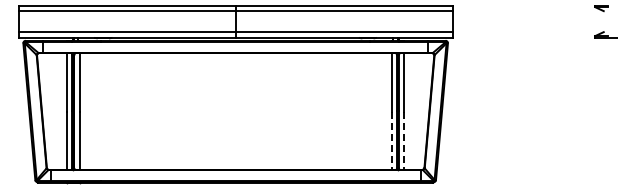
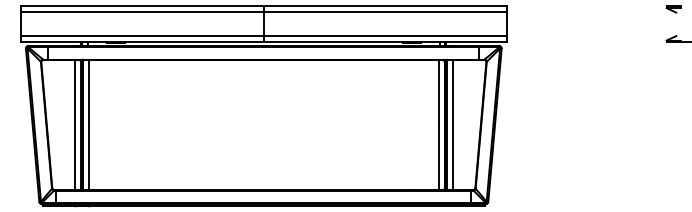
line: (391, 141) -> (438, 158), dashed -> solid
line: (404, 141) -> (452, 158), dashed -> solid

